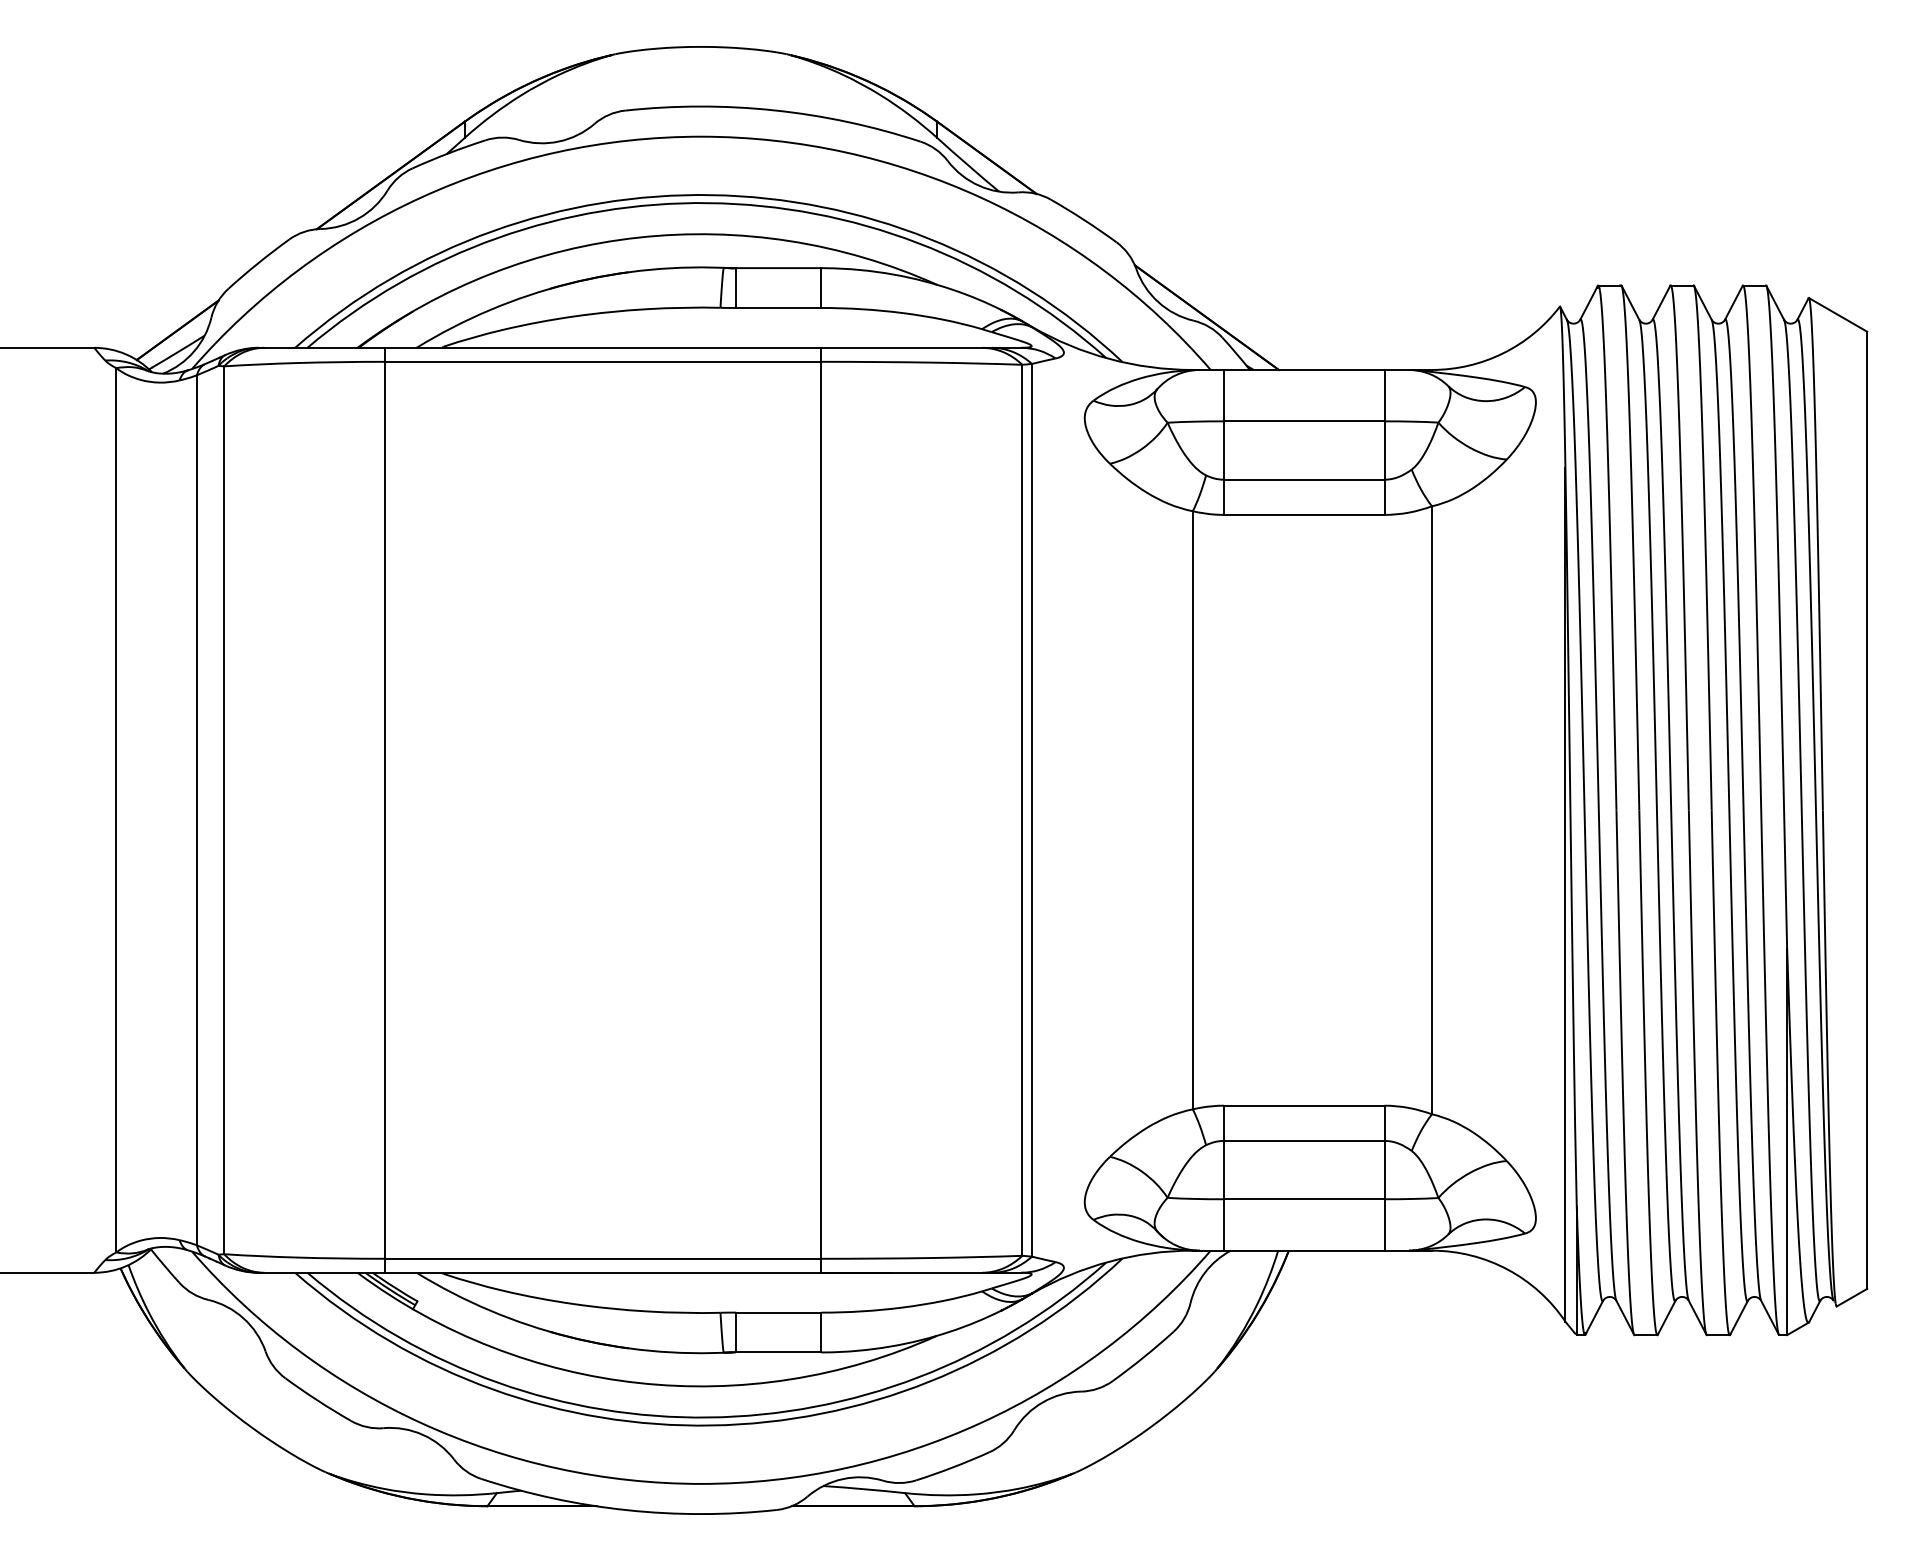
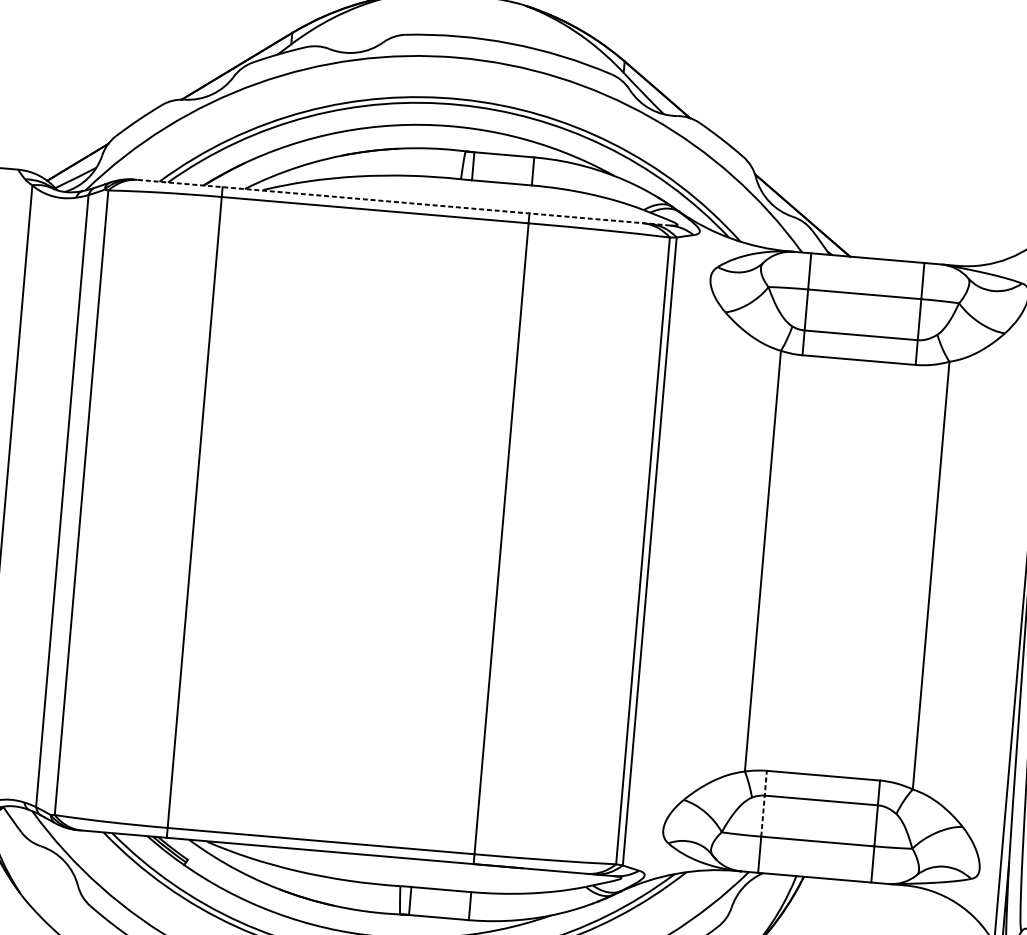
line: (639, 347) -> (401, 202), solid -> dashed
line: (1223, 1152) -> (763, 803), solid -> dashed

